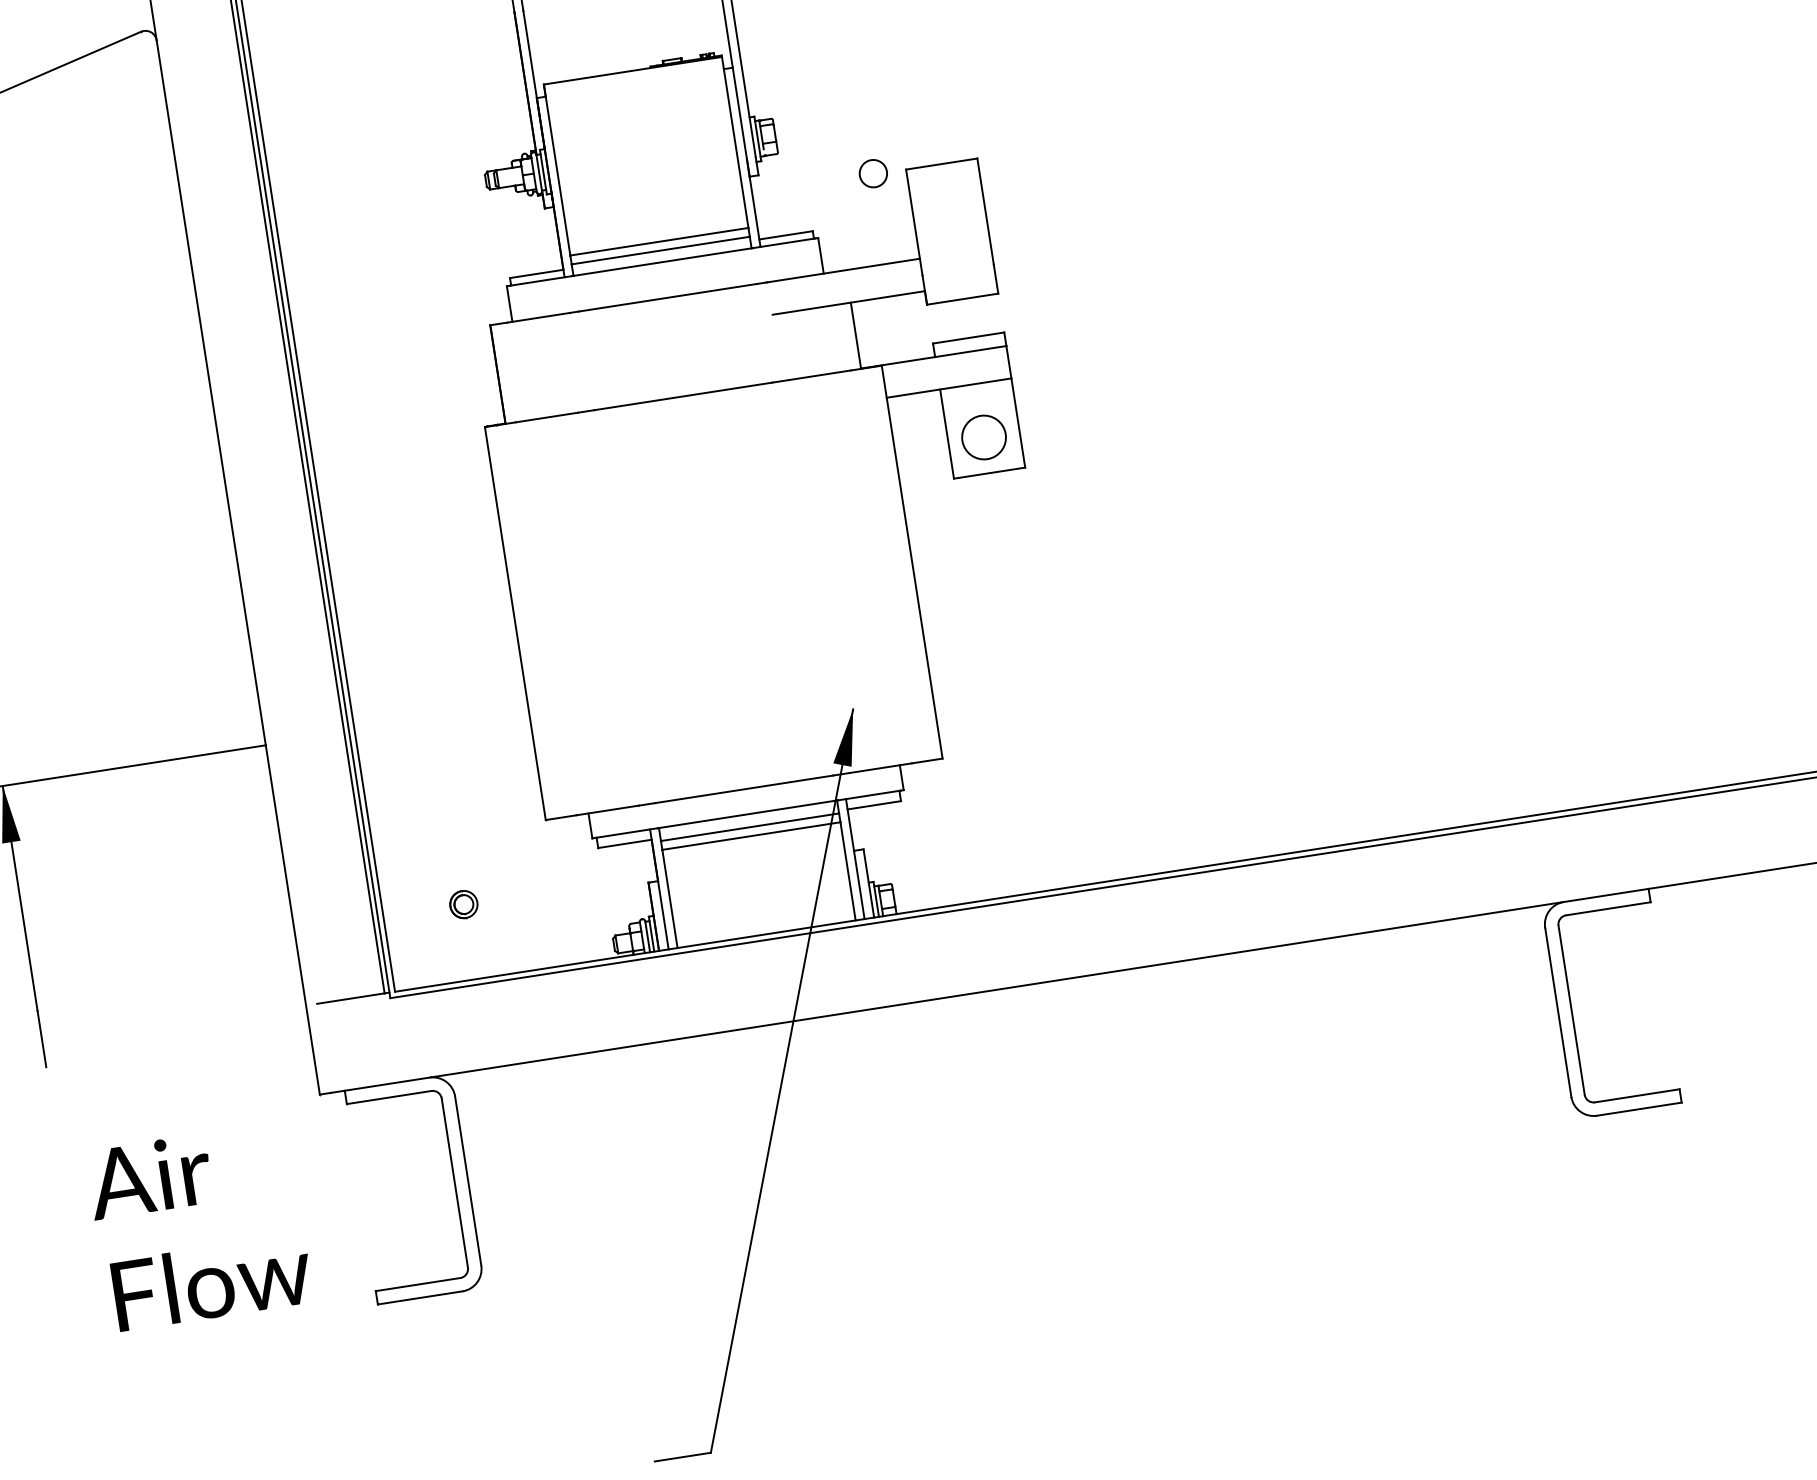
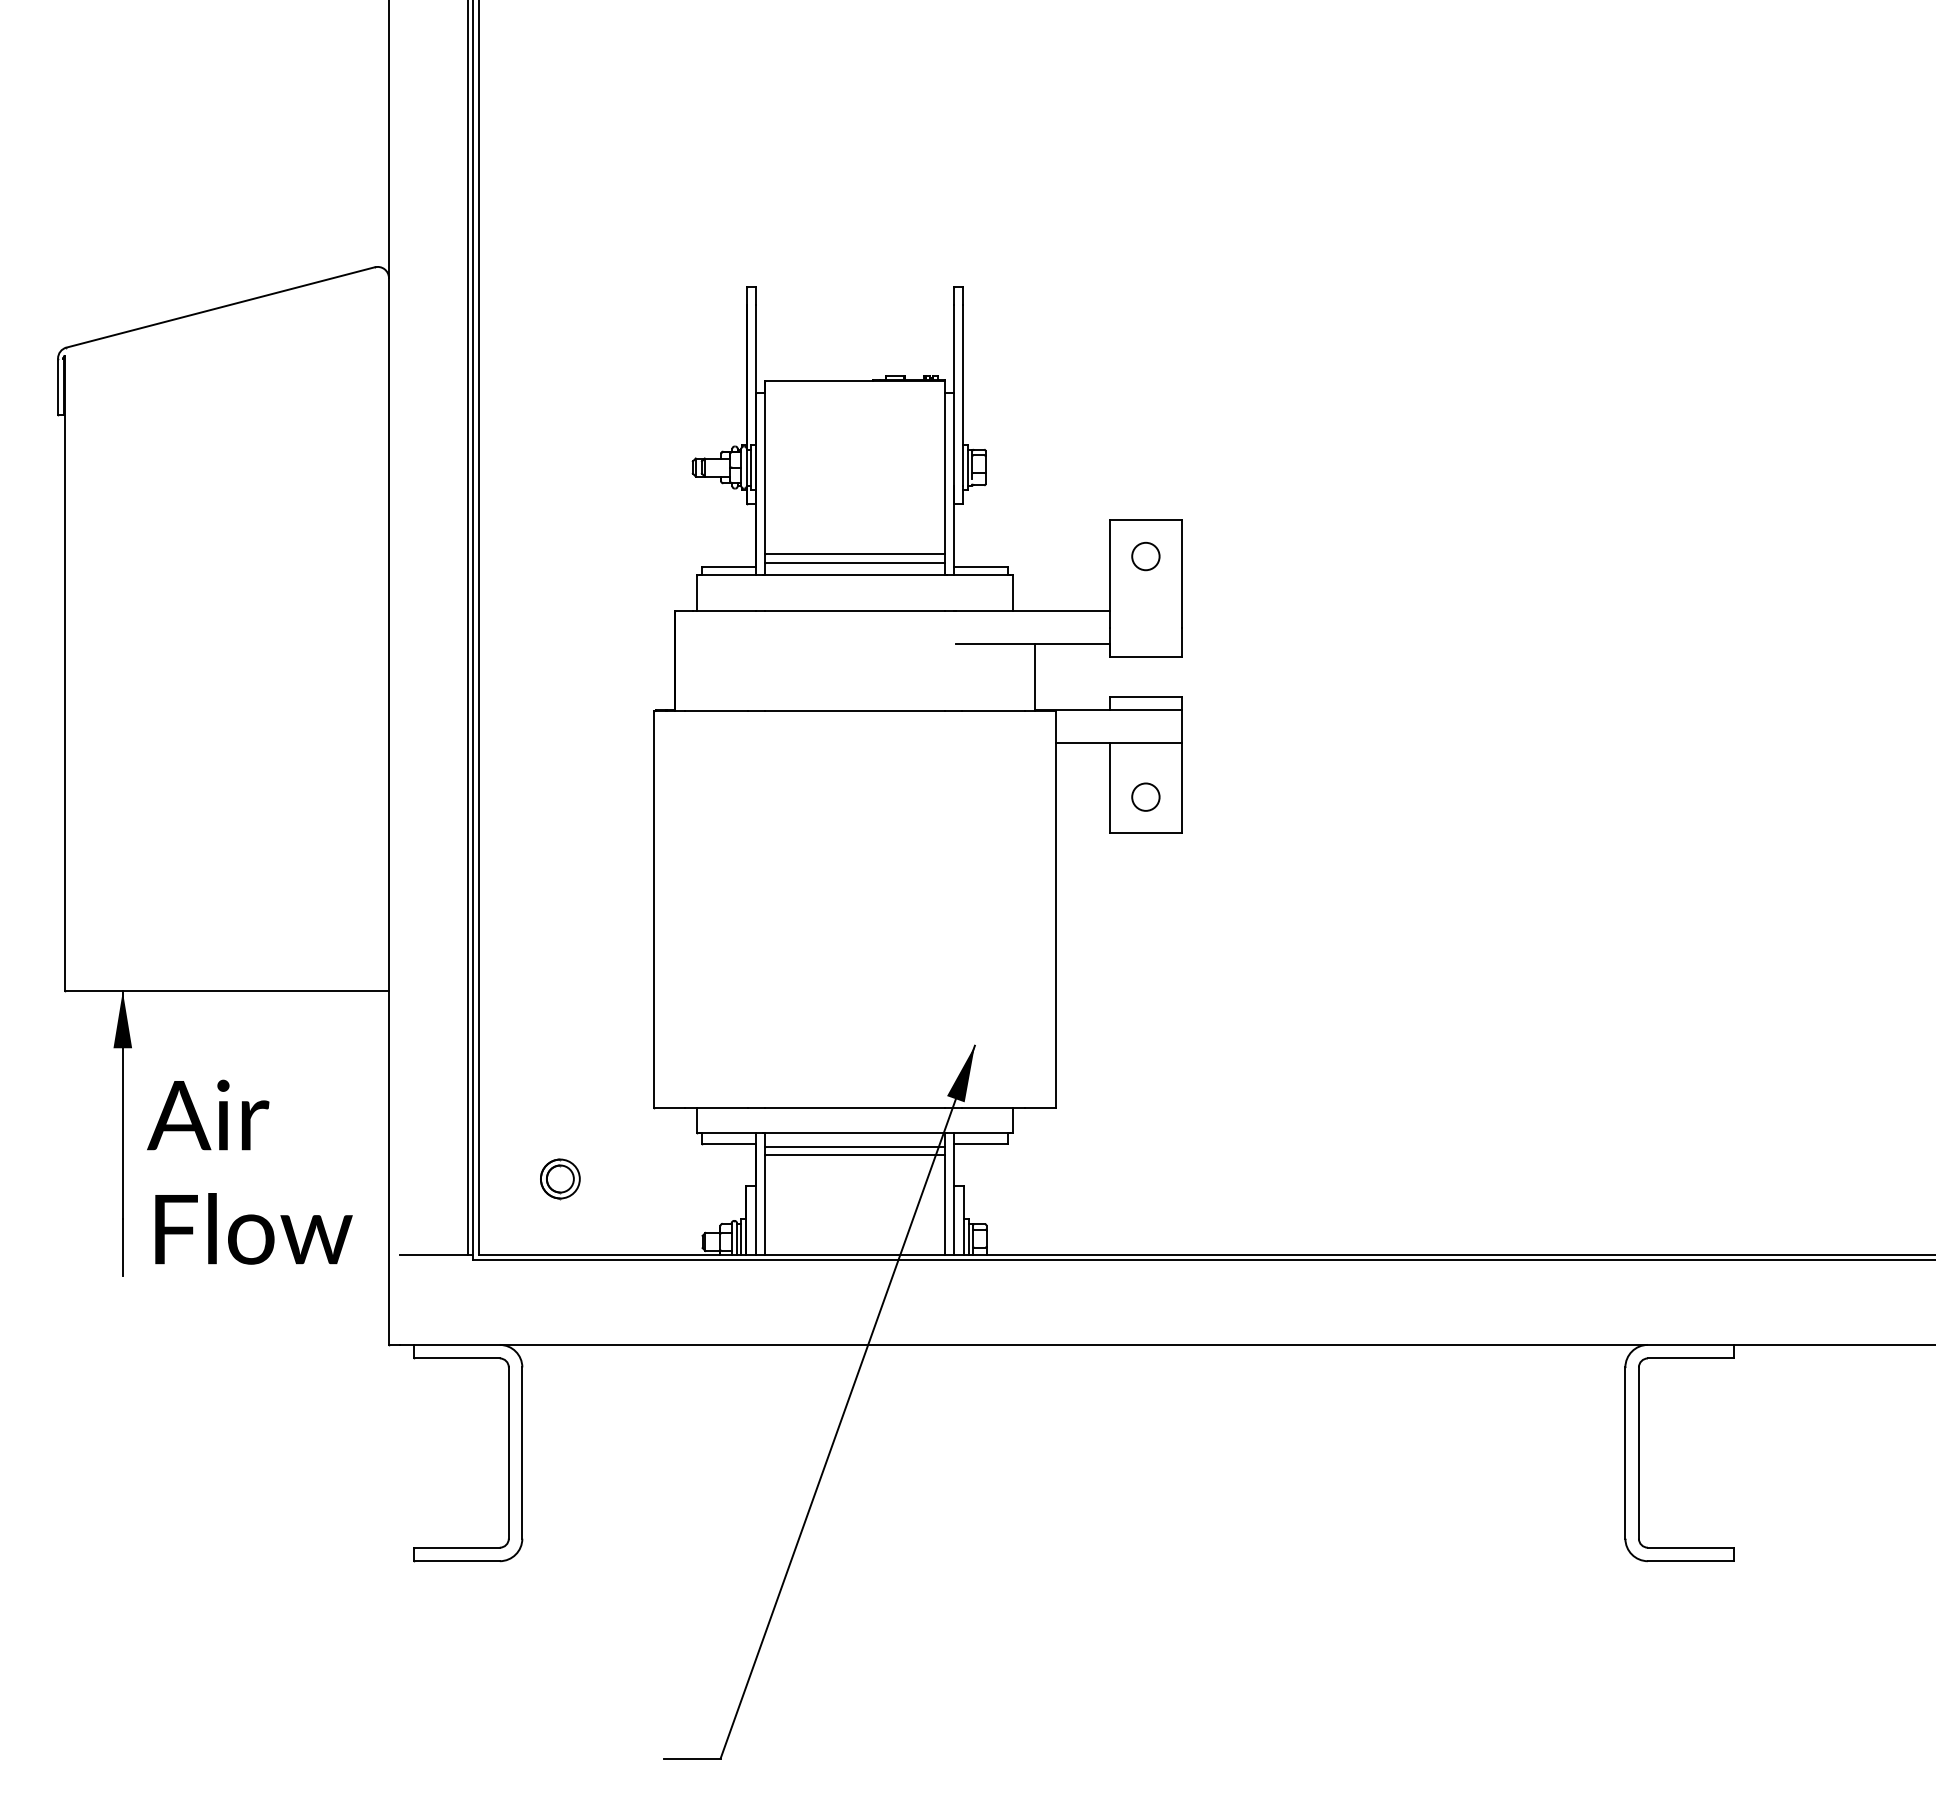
circle: (873, 173) -> (1145, 556), moved
circle: (983, 436) -> (1145, 796), size x0.62
part: (464, 904) -> (560, 1179), size x1.43
text: (199, 1226) -> (249, 1171), moved

